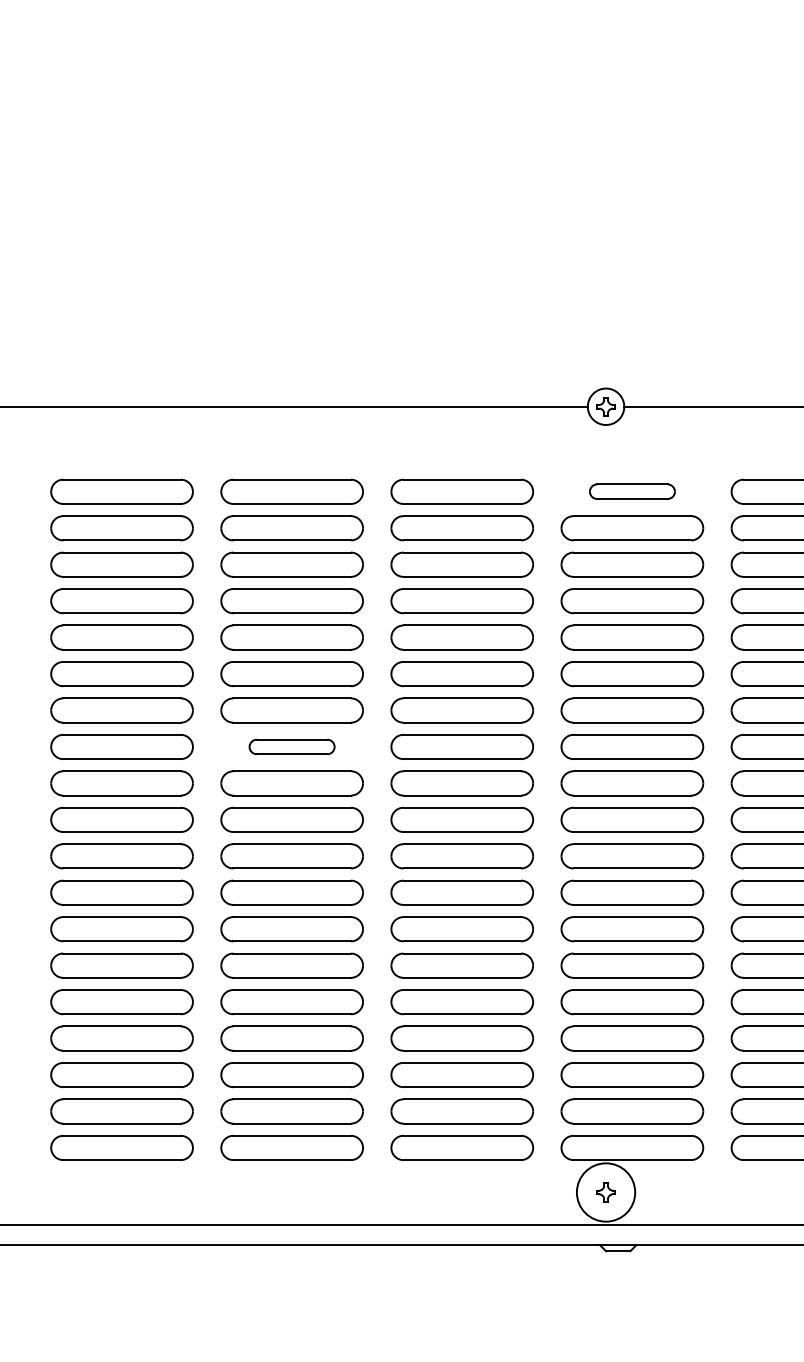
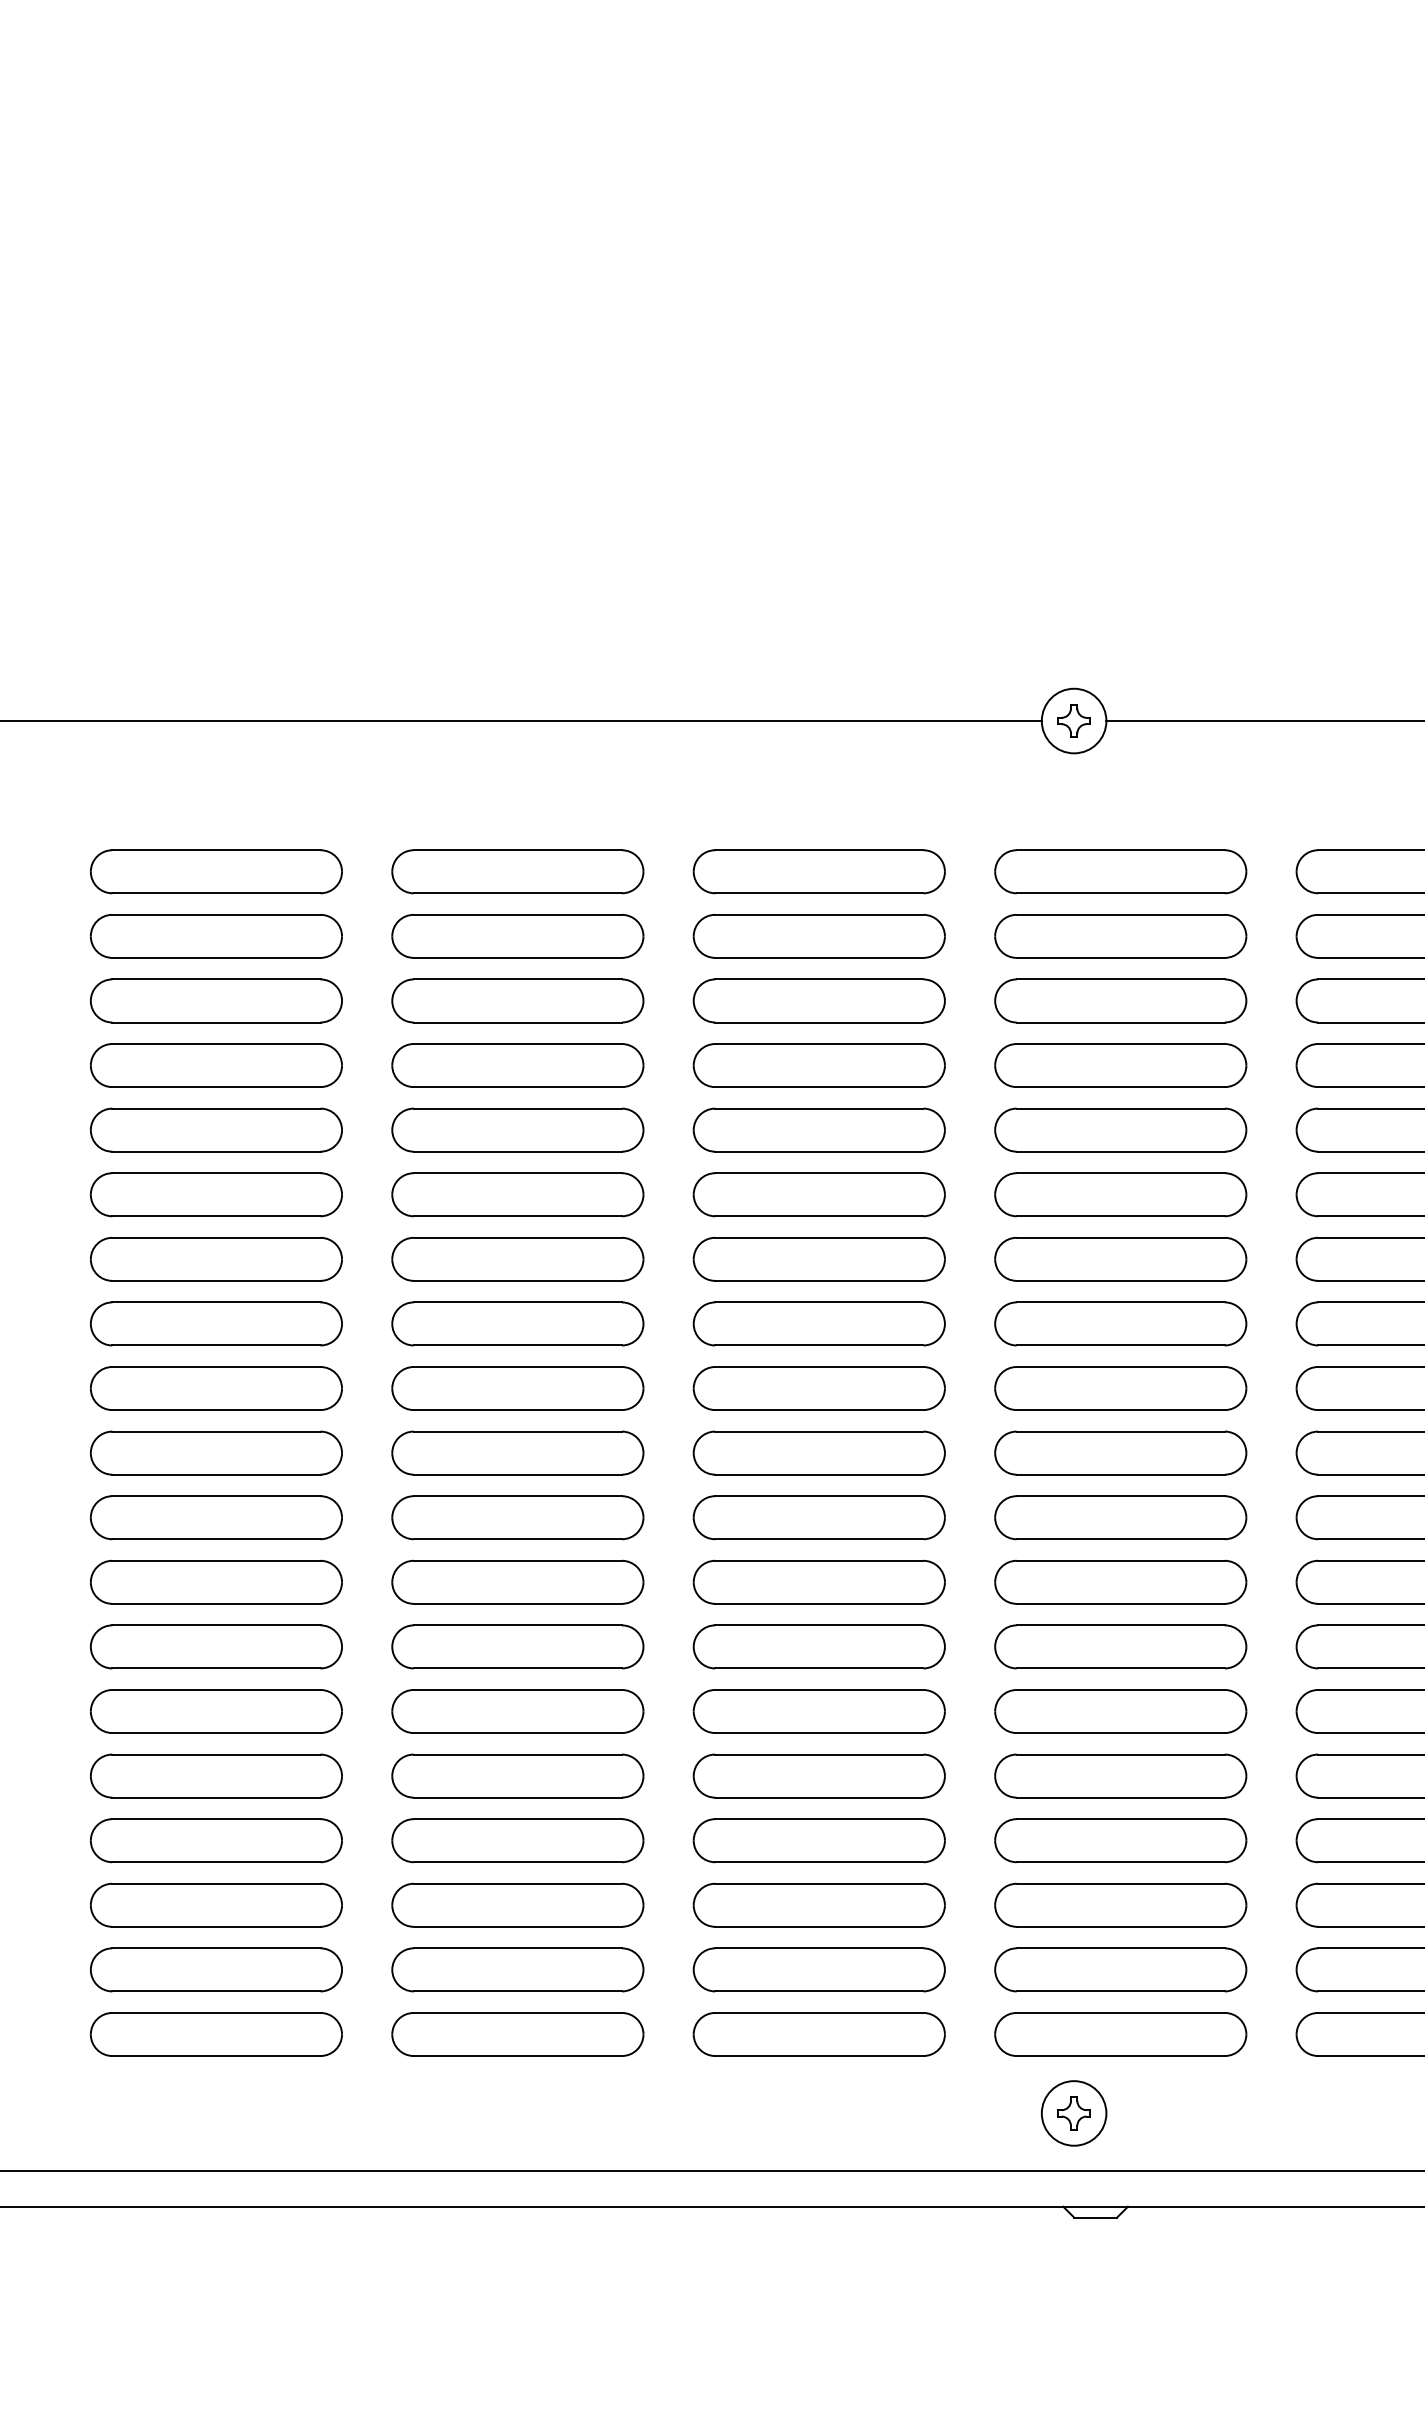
part: (632, 491) -> (1120, 871), size x1.67
part: (291, 746) -> (516, 1323), size x1.67
circle: (605, 1192) -> (1073, 2113), size x0.62

